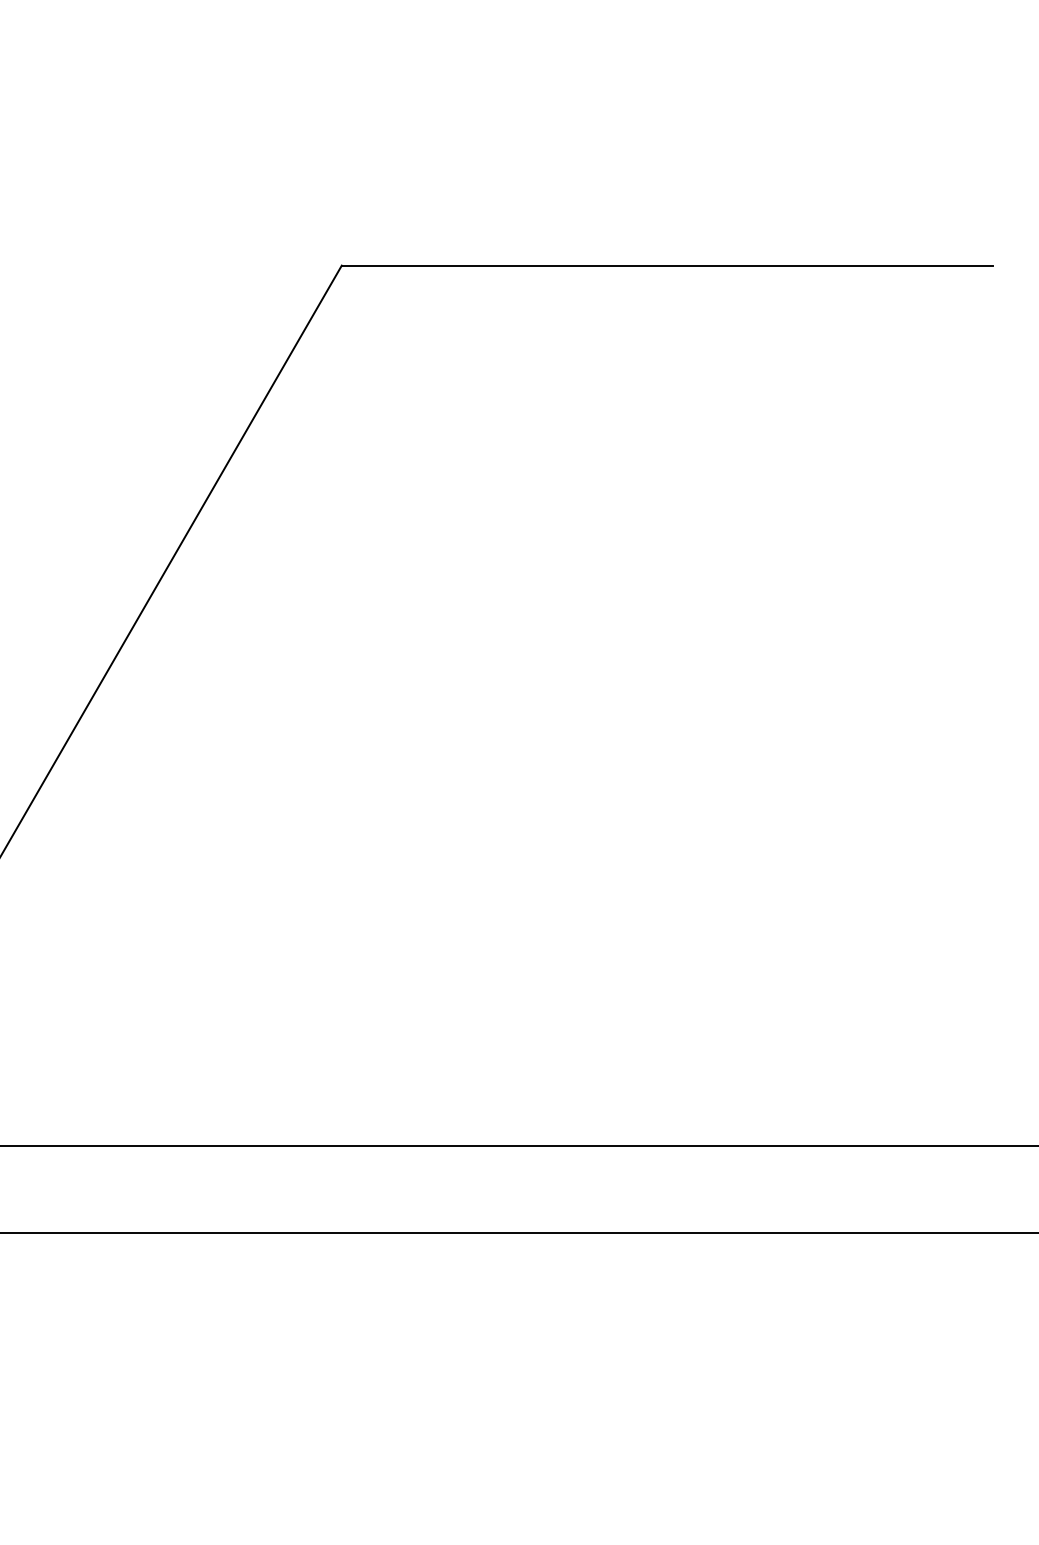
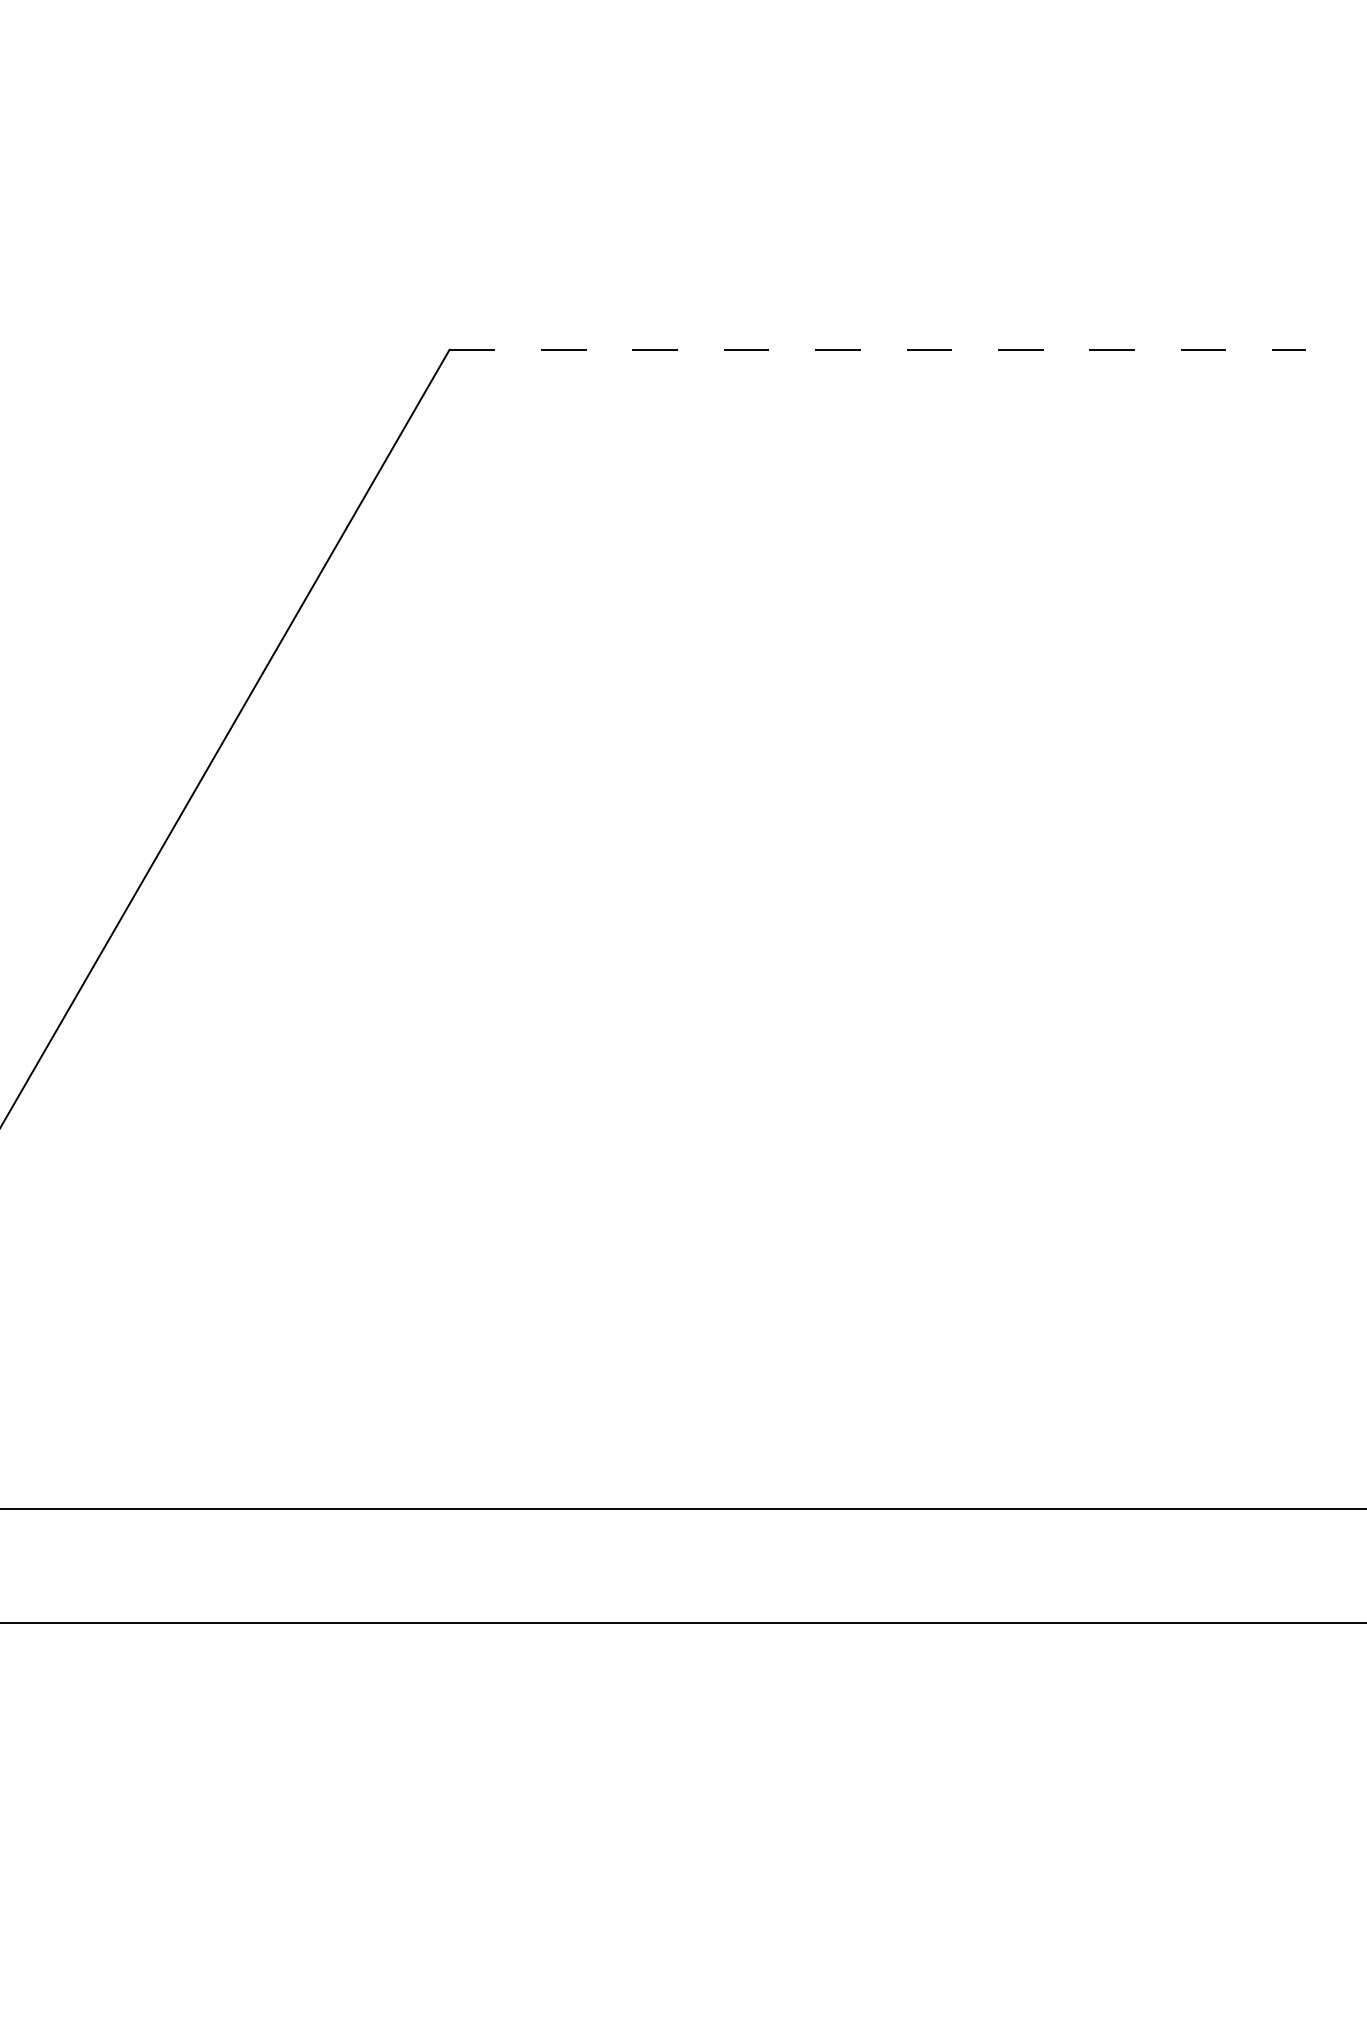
line: (667, 265) -> (878, 349), solid -> dashed

